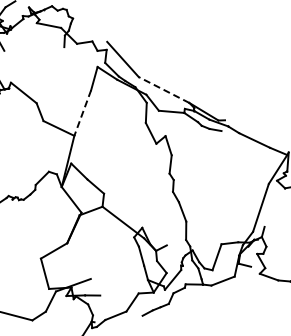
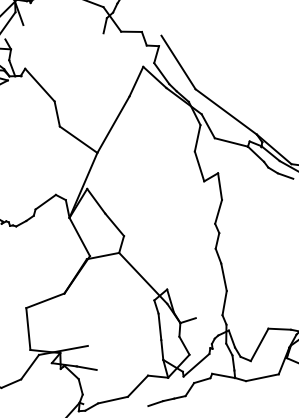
line: (163, 89) -> (225, 111), dashed -> solid
line: (82, 113) -> (113, 125), dashed -> solid

